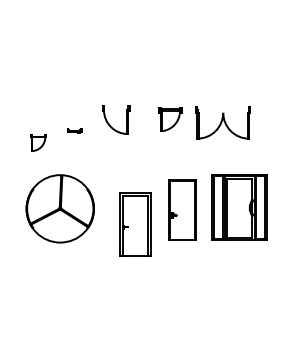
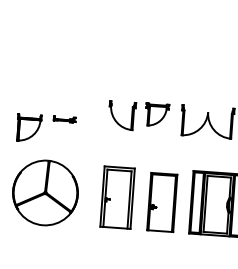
part: (109, 123) -> (115, 118), moved
part: (74, 130) -> (64, 118), size x1.67
part: (38, 142) -> (29, 127), size x1.67
part: (135, 224) -> (117, 197), moved

